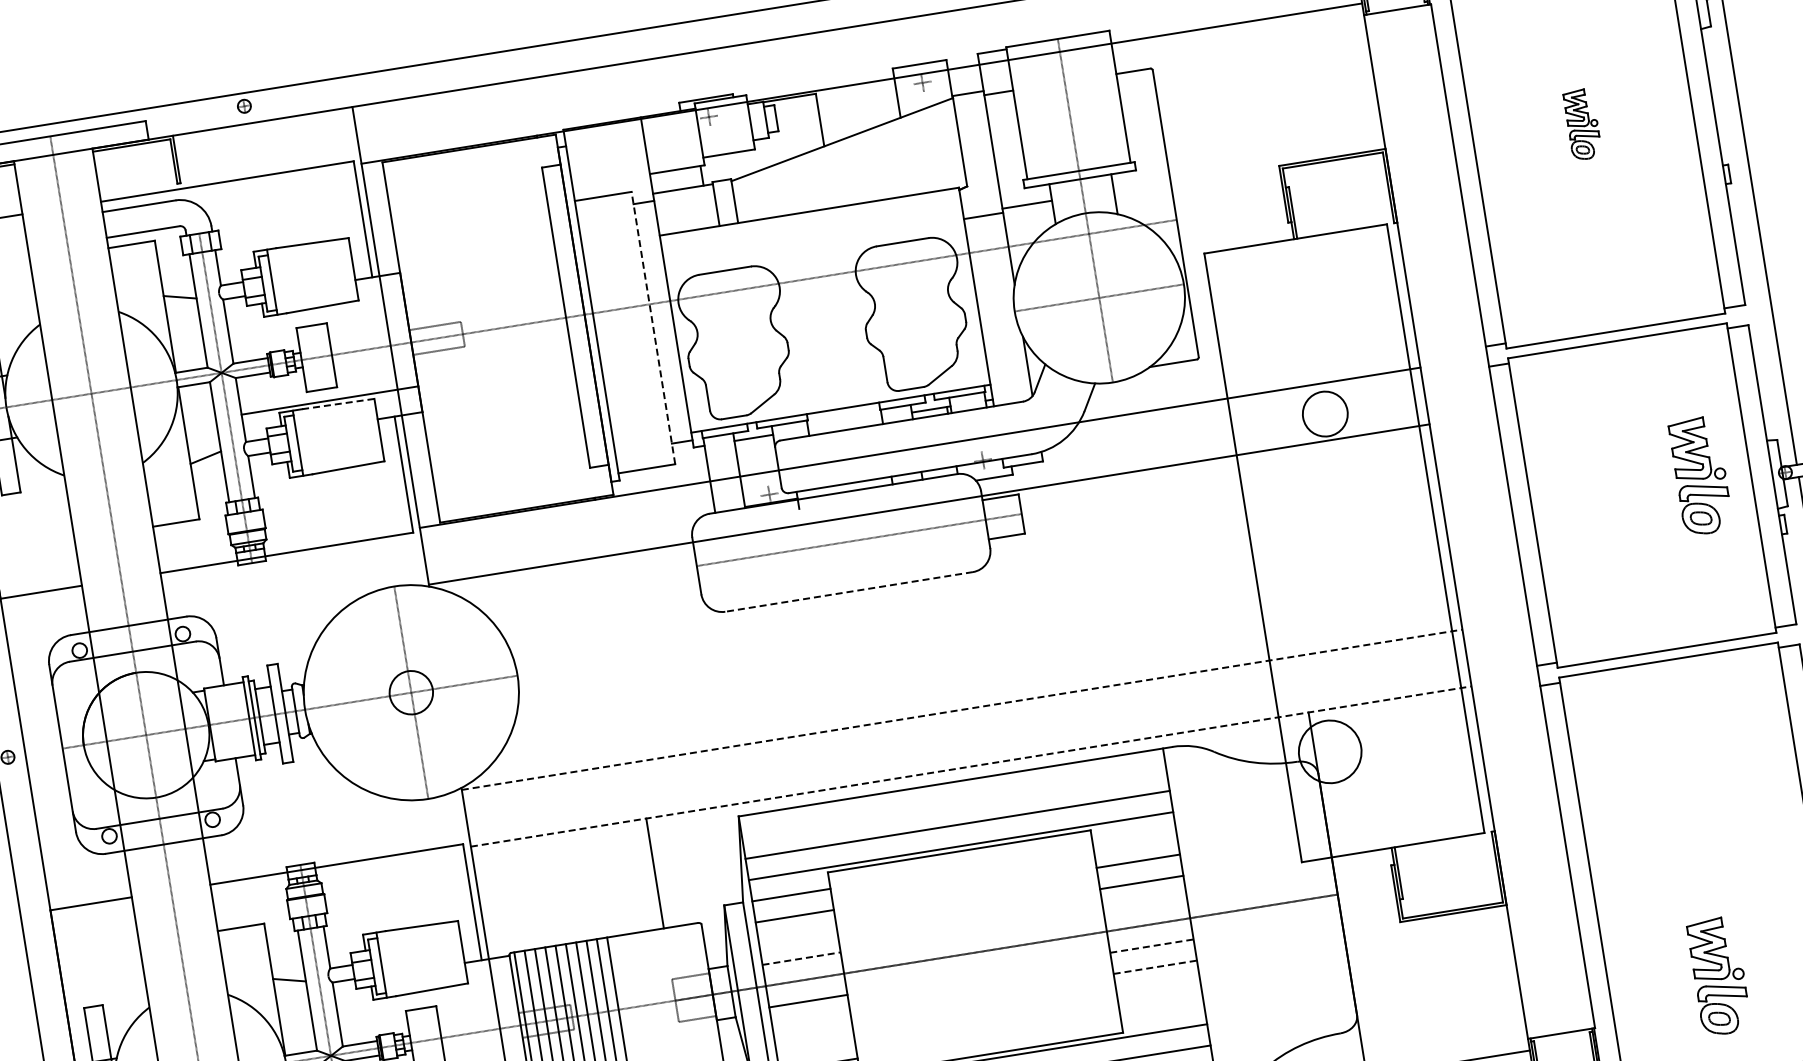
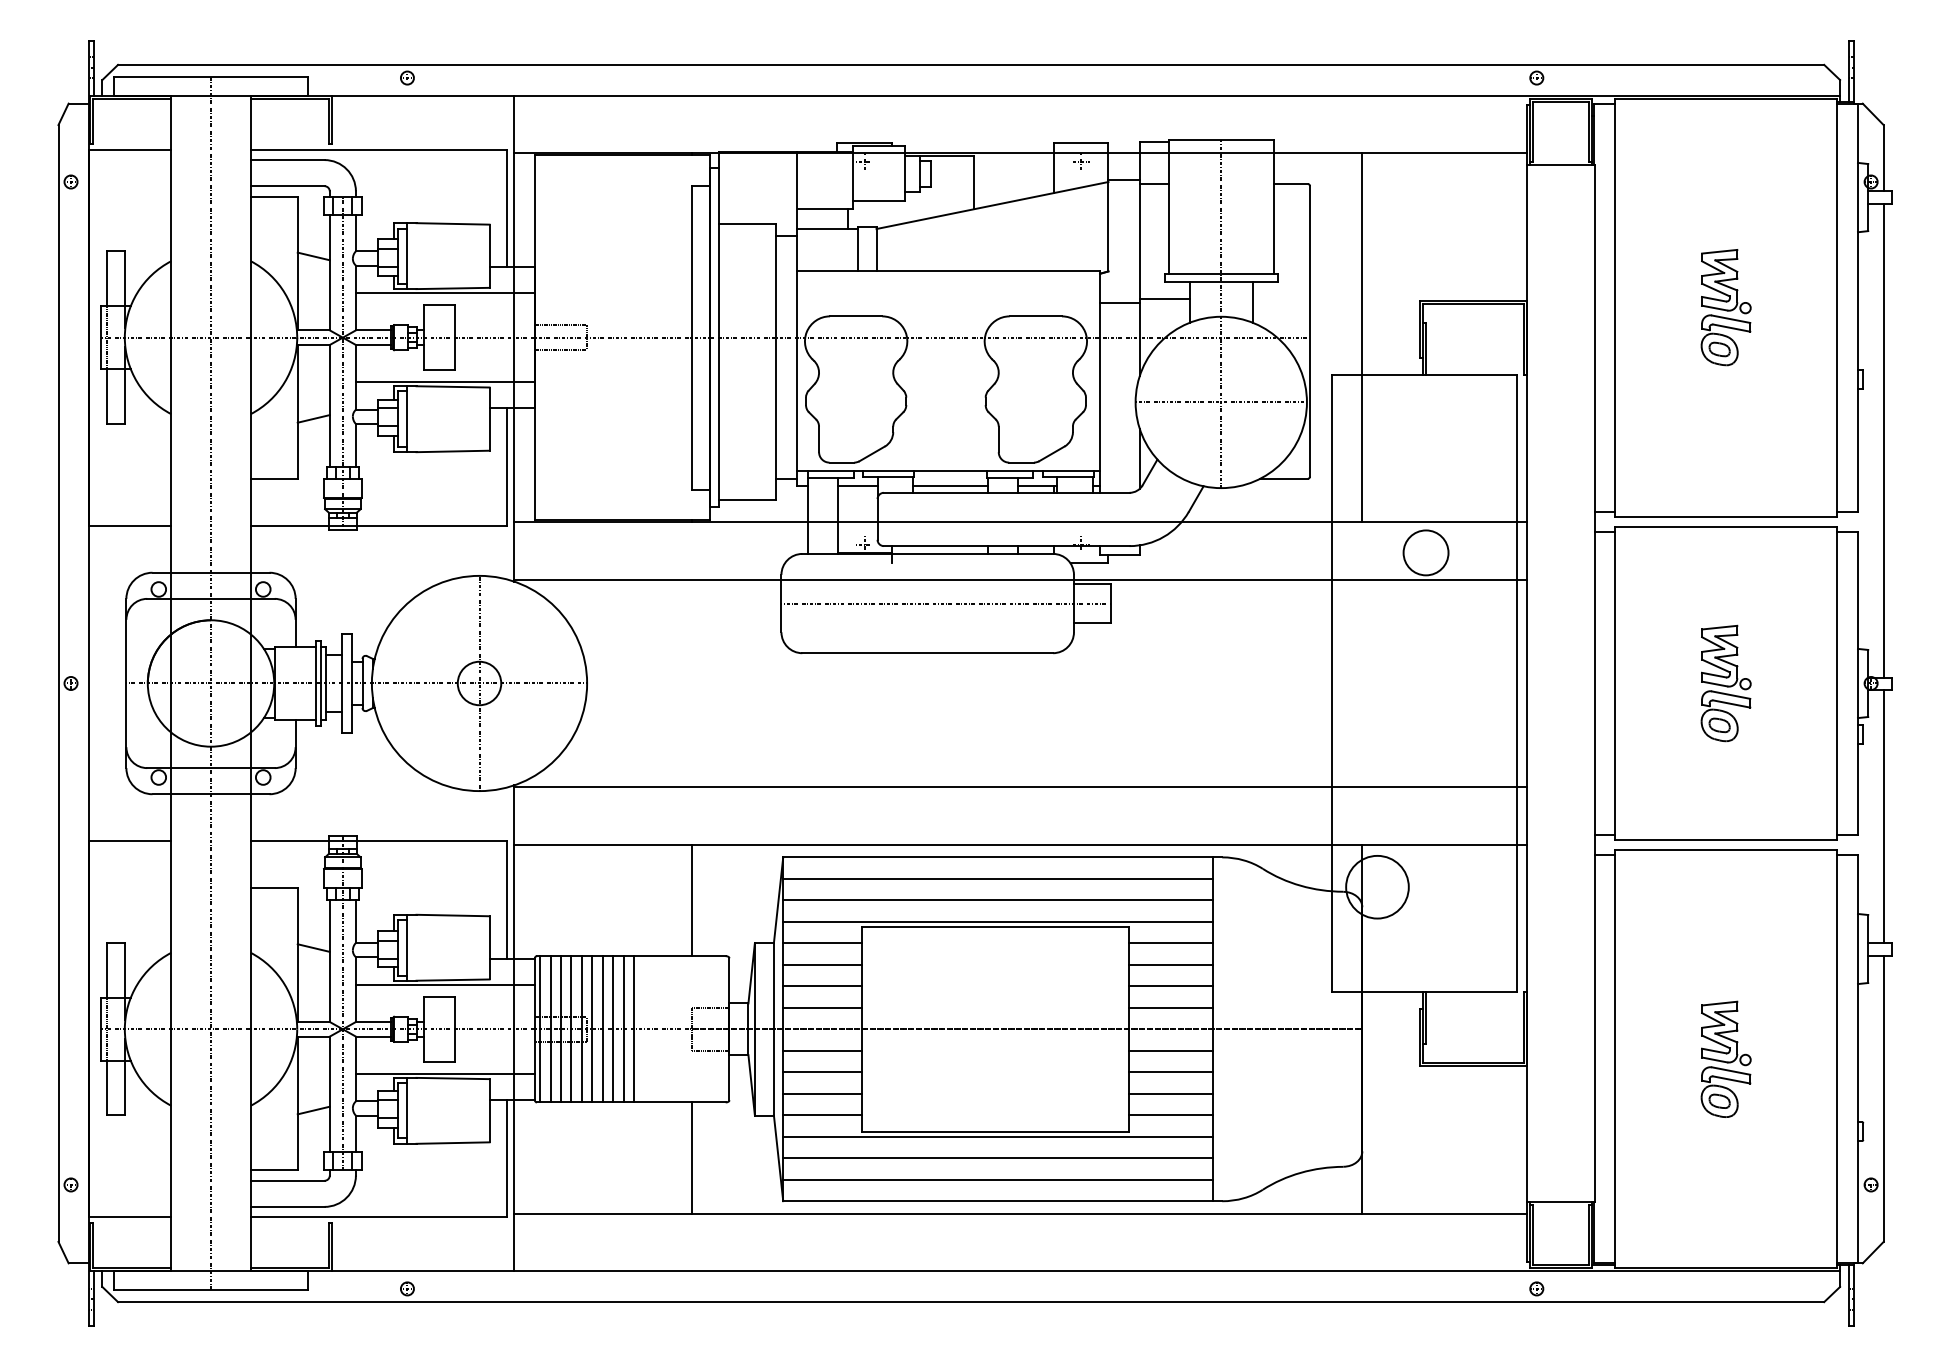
part: (1582, 124) -> (1725, 307), size x1.67
line: (1228, 211) -> (1362, 337), added
line: (315, 313) -> (444, 293), added
line: (653, 327) -> (776, 361), dashed -> solid
line: (338, 403) -> (453, 386), dashed -> solid
line: (845, 423) -> (950, 486), added
part: (1700, 476) -> (1725, 683), moved
line: (848, 592) -> (927, 653), dashed -> solid
line: (961, 709) -> (1020, 787), dashed -> solid
line: (970, 766) -> (1020, 844), dashed -> solid
line: (953, 803) -> (997, 878), added
line: (1134, 840) -> (1170, 943), added
line: (1144, 903) -> (1170, 1007), added
line: (797, 937) -> (822, 986), added
line: (1152, 945) -> (1171, 1050), dashed -> solid
line: (801, 958) -> (822, 1007), dashed -> solid
line: (1156, 967) -> (1171, 1072), dashed -> solid
part: (1718, 975) -> (1725, 1058), moved
line: (1158, 988) -> (1170, 1093), added
line: (424, 995) -> (444, 984), added
line: (1161, 1010) -> (1170, 1115), added
line: (811, 1022) -> (822, 1072), added
line: (814, 1043) -> (822, 1093), added

